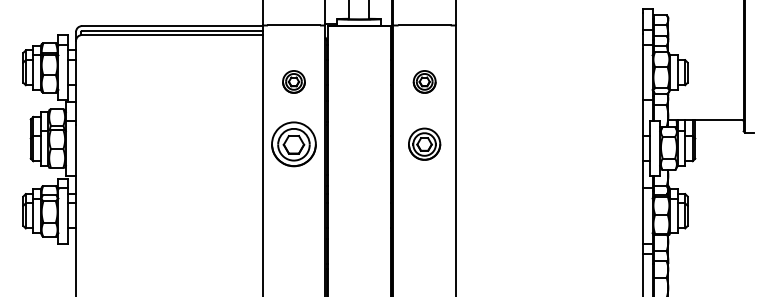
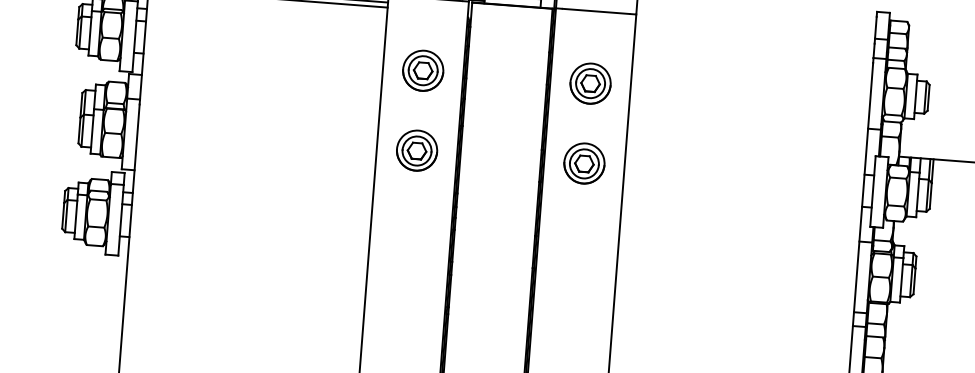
part: (293, 81) -> (422, 70), size x1.43
part: (424, 81) -> (590, 83), size x1.43
part: (293, 143) -> (416, 149), size x0.71

